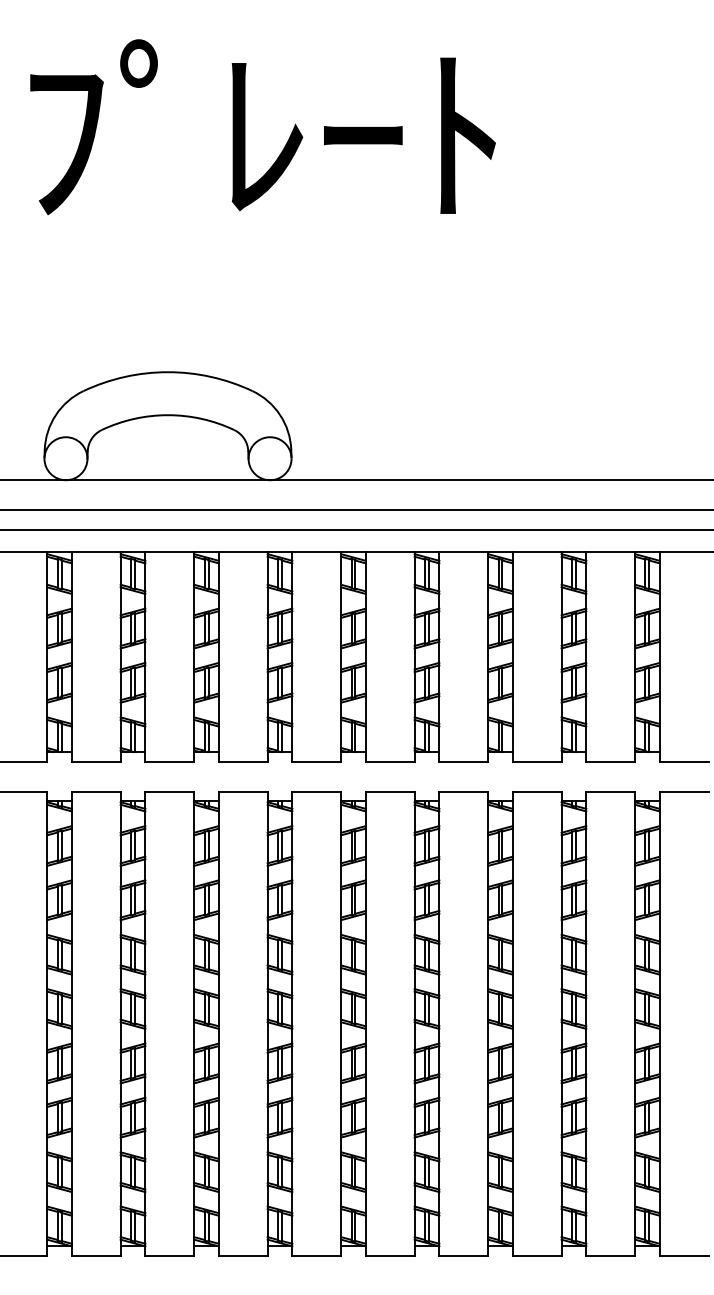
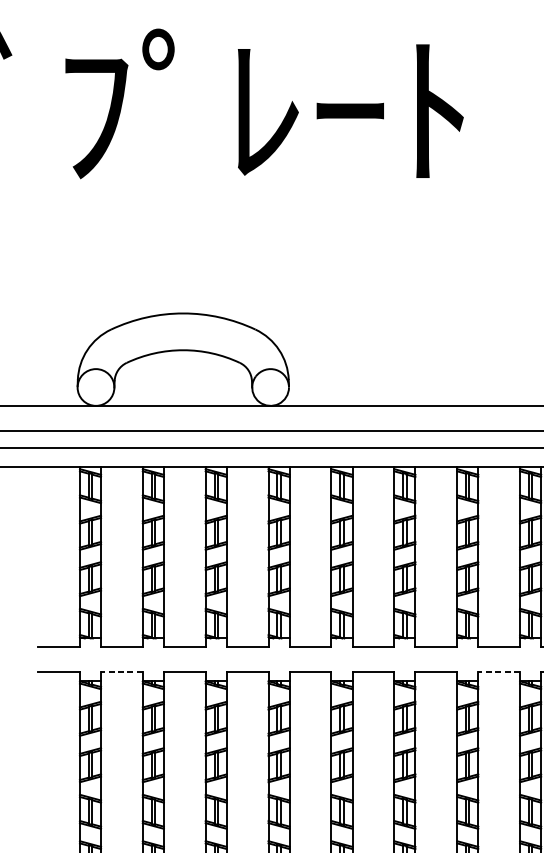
line: (95, 791) -> (121, 672), solid -> dashed
line: (536, 791) -> (498, 672), solid -> dashed

